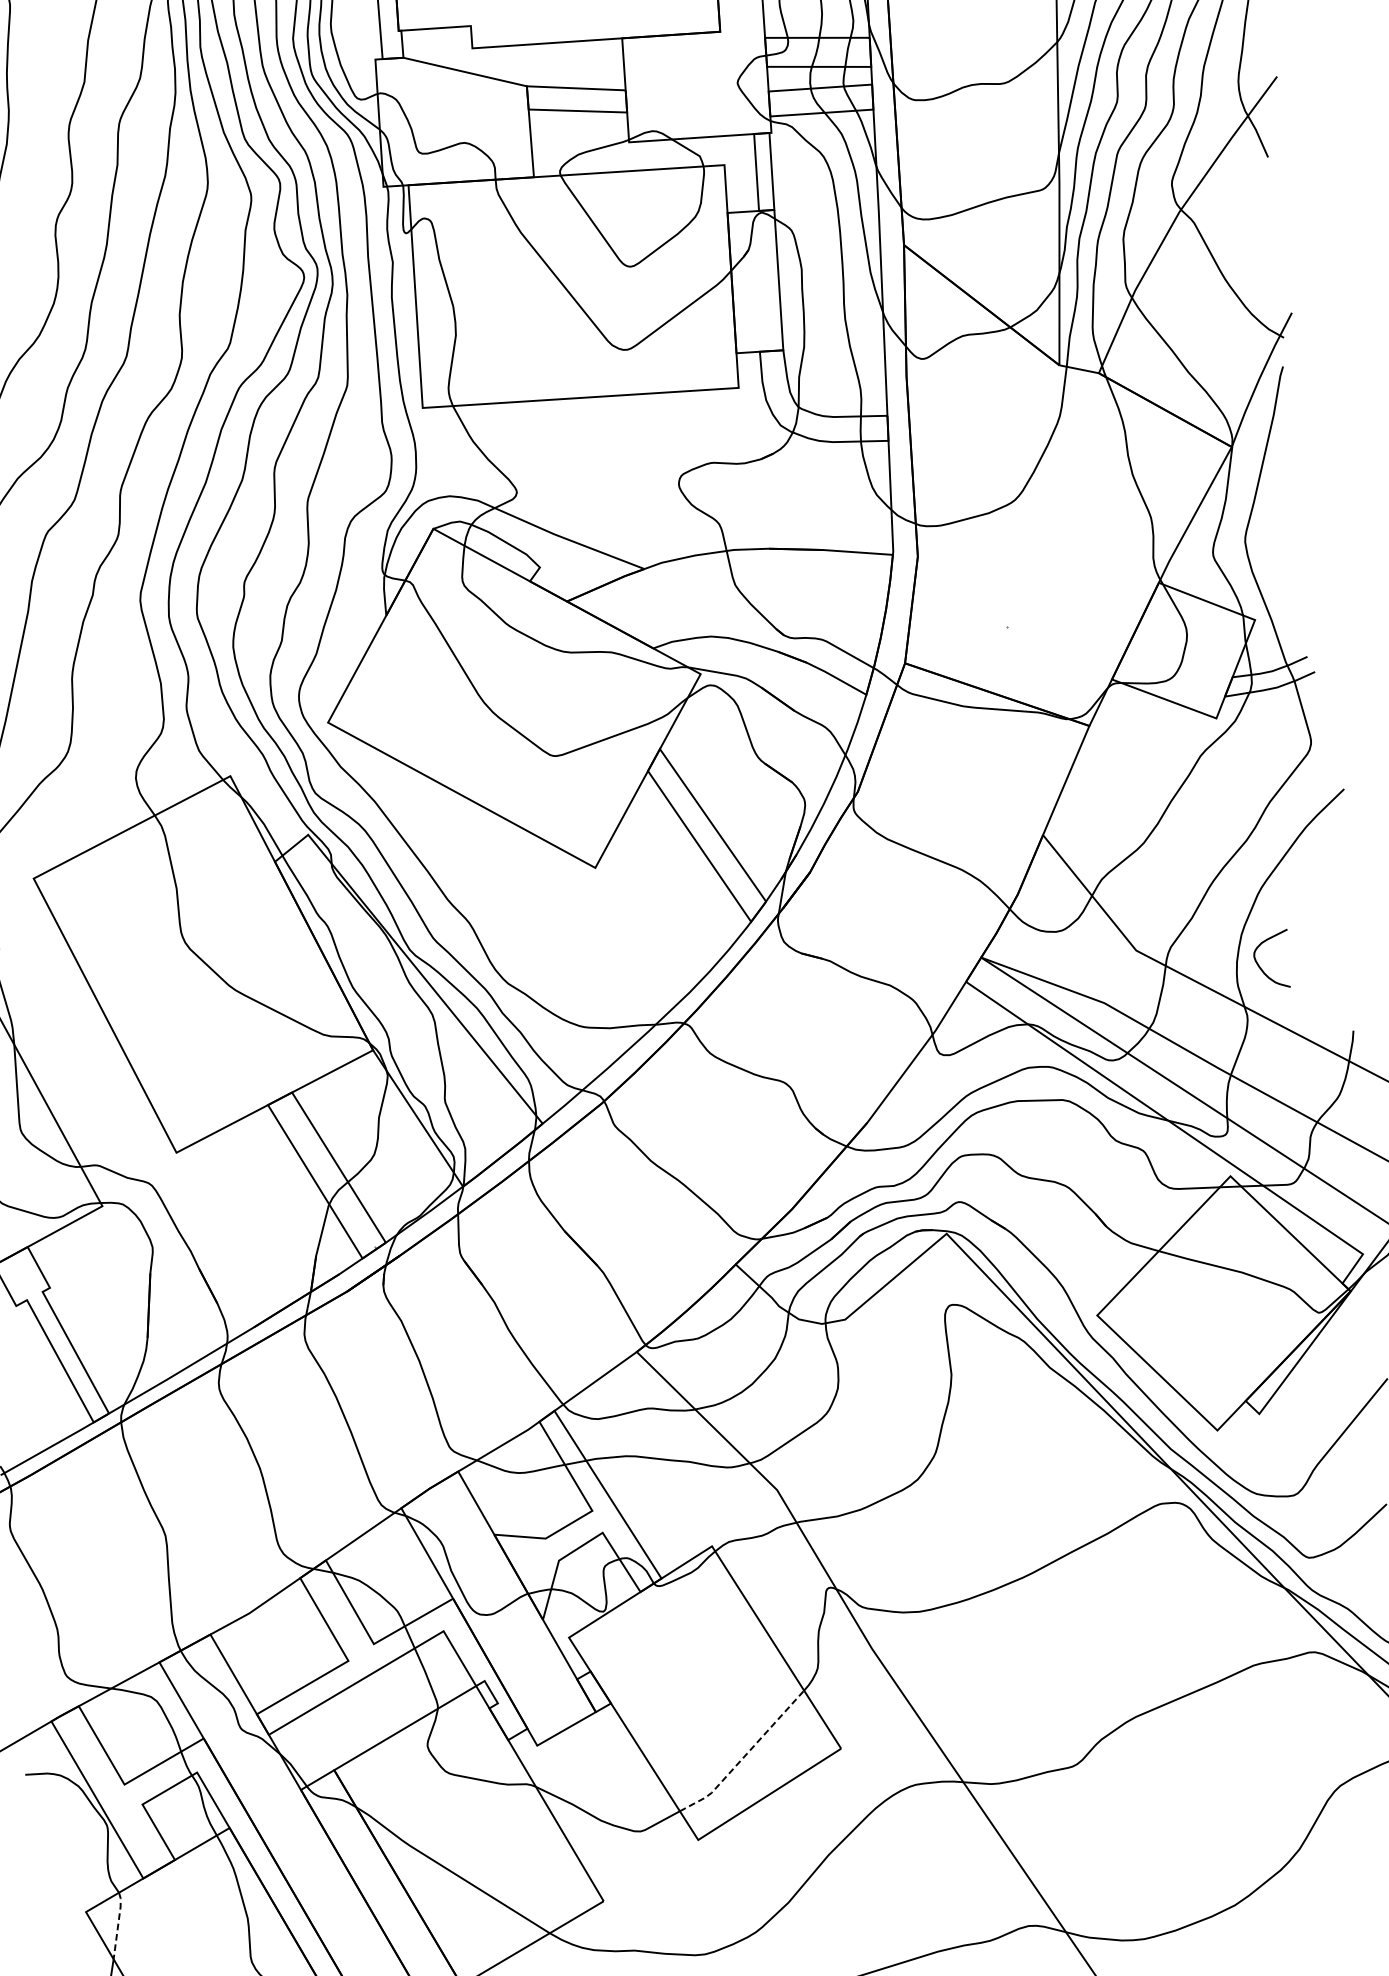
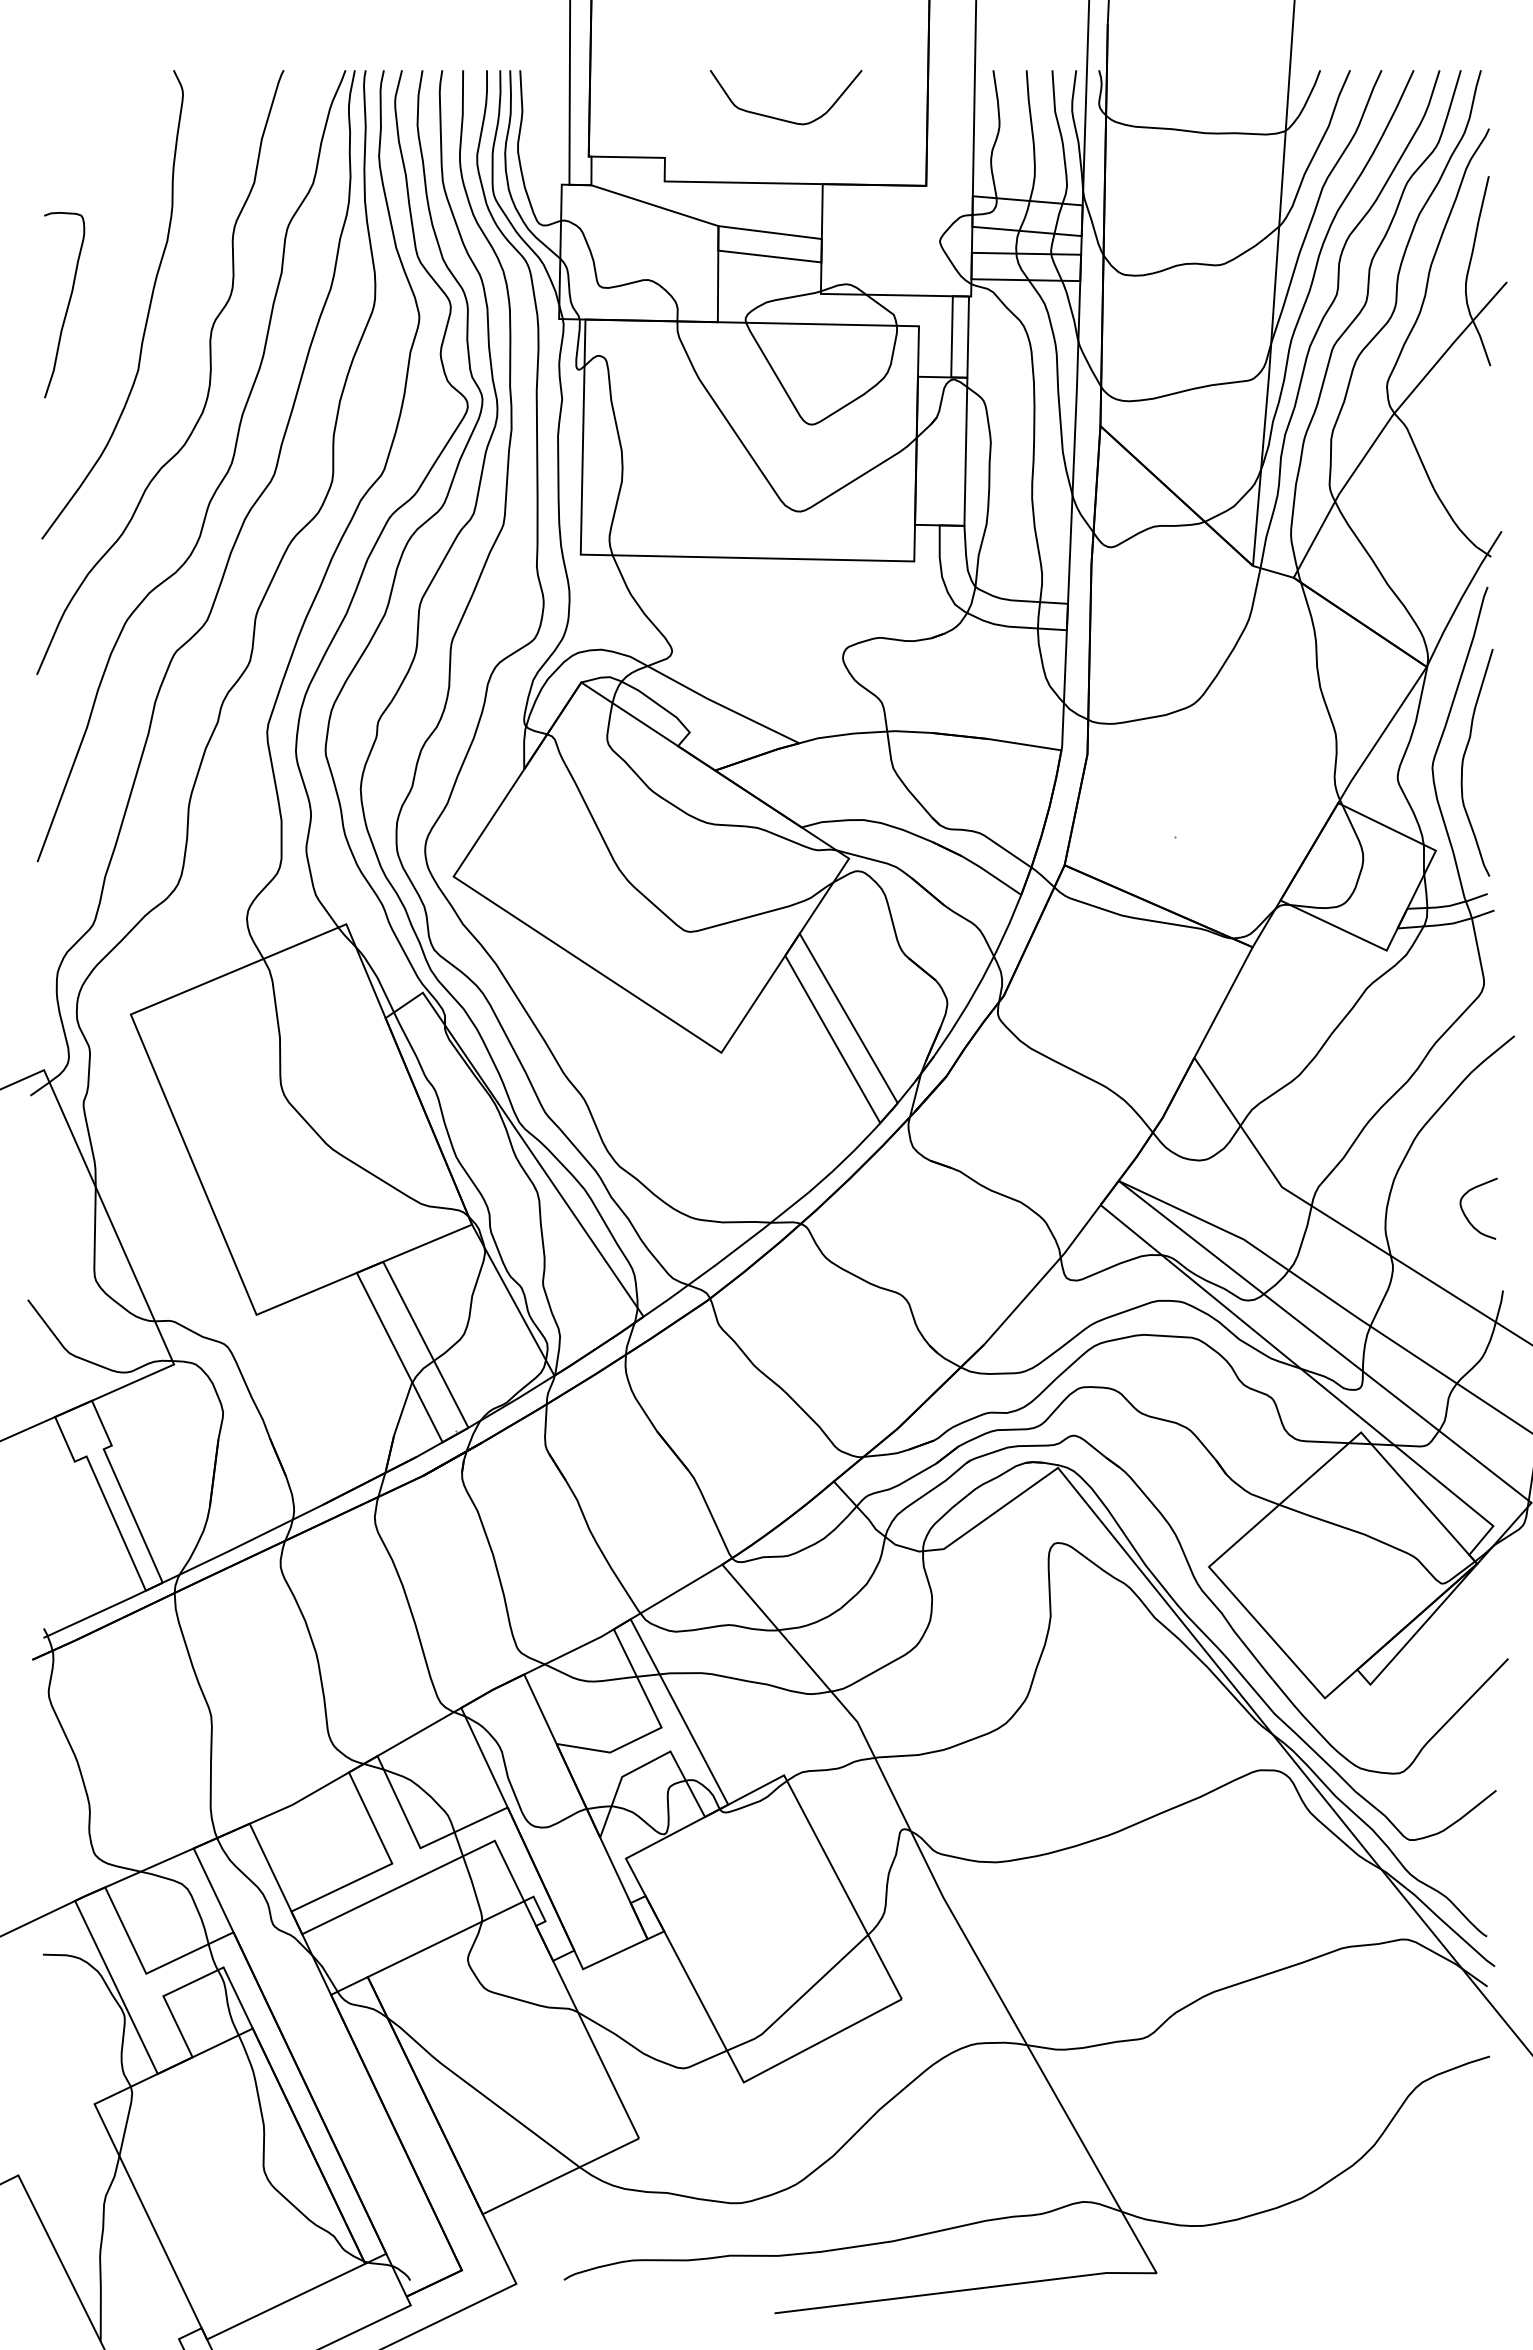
curve: (1274, 530) -> (1464, 758), added
curve: (1260, 967) -> (1466, 1215), moved
line: (744, 1756) -> (799, 1998), dashed -> solid
line: (118, 1924) -> (127, 2120), dashed -> solid

